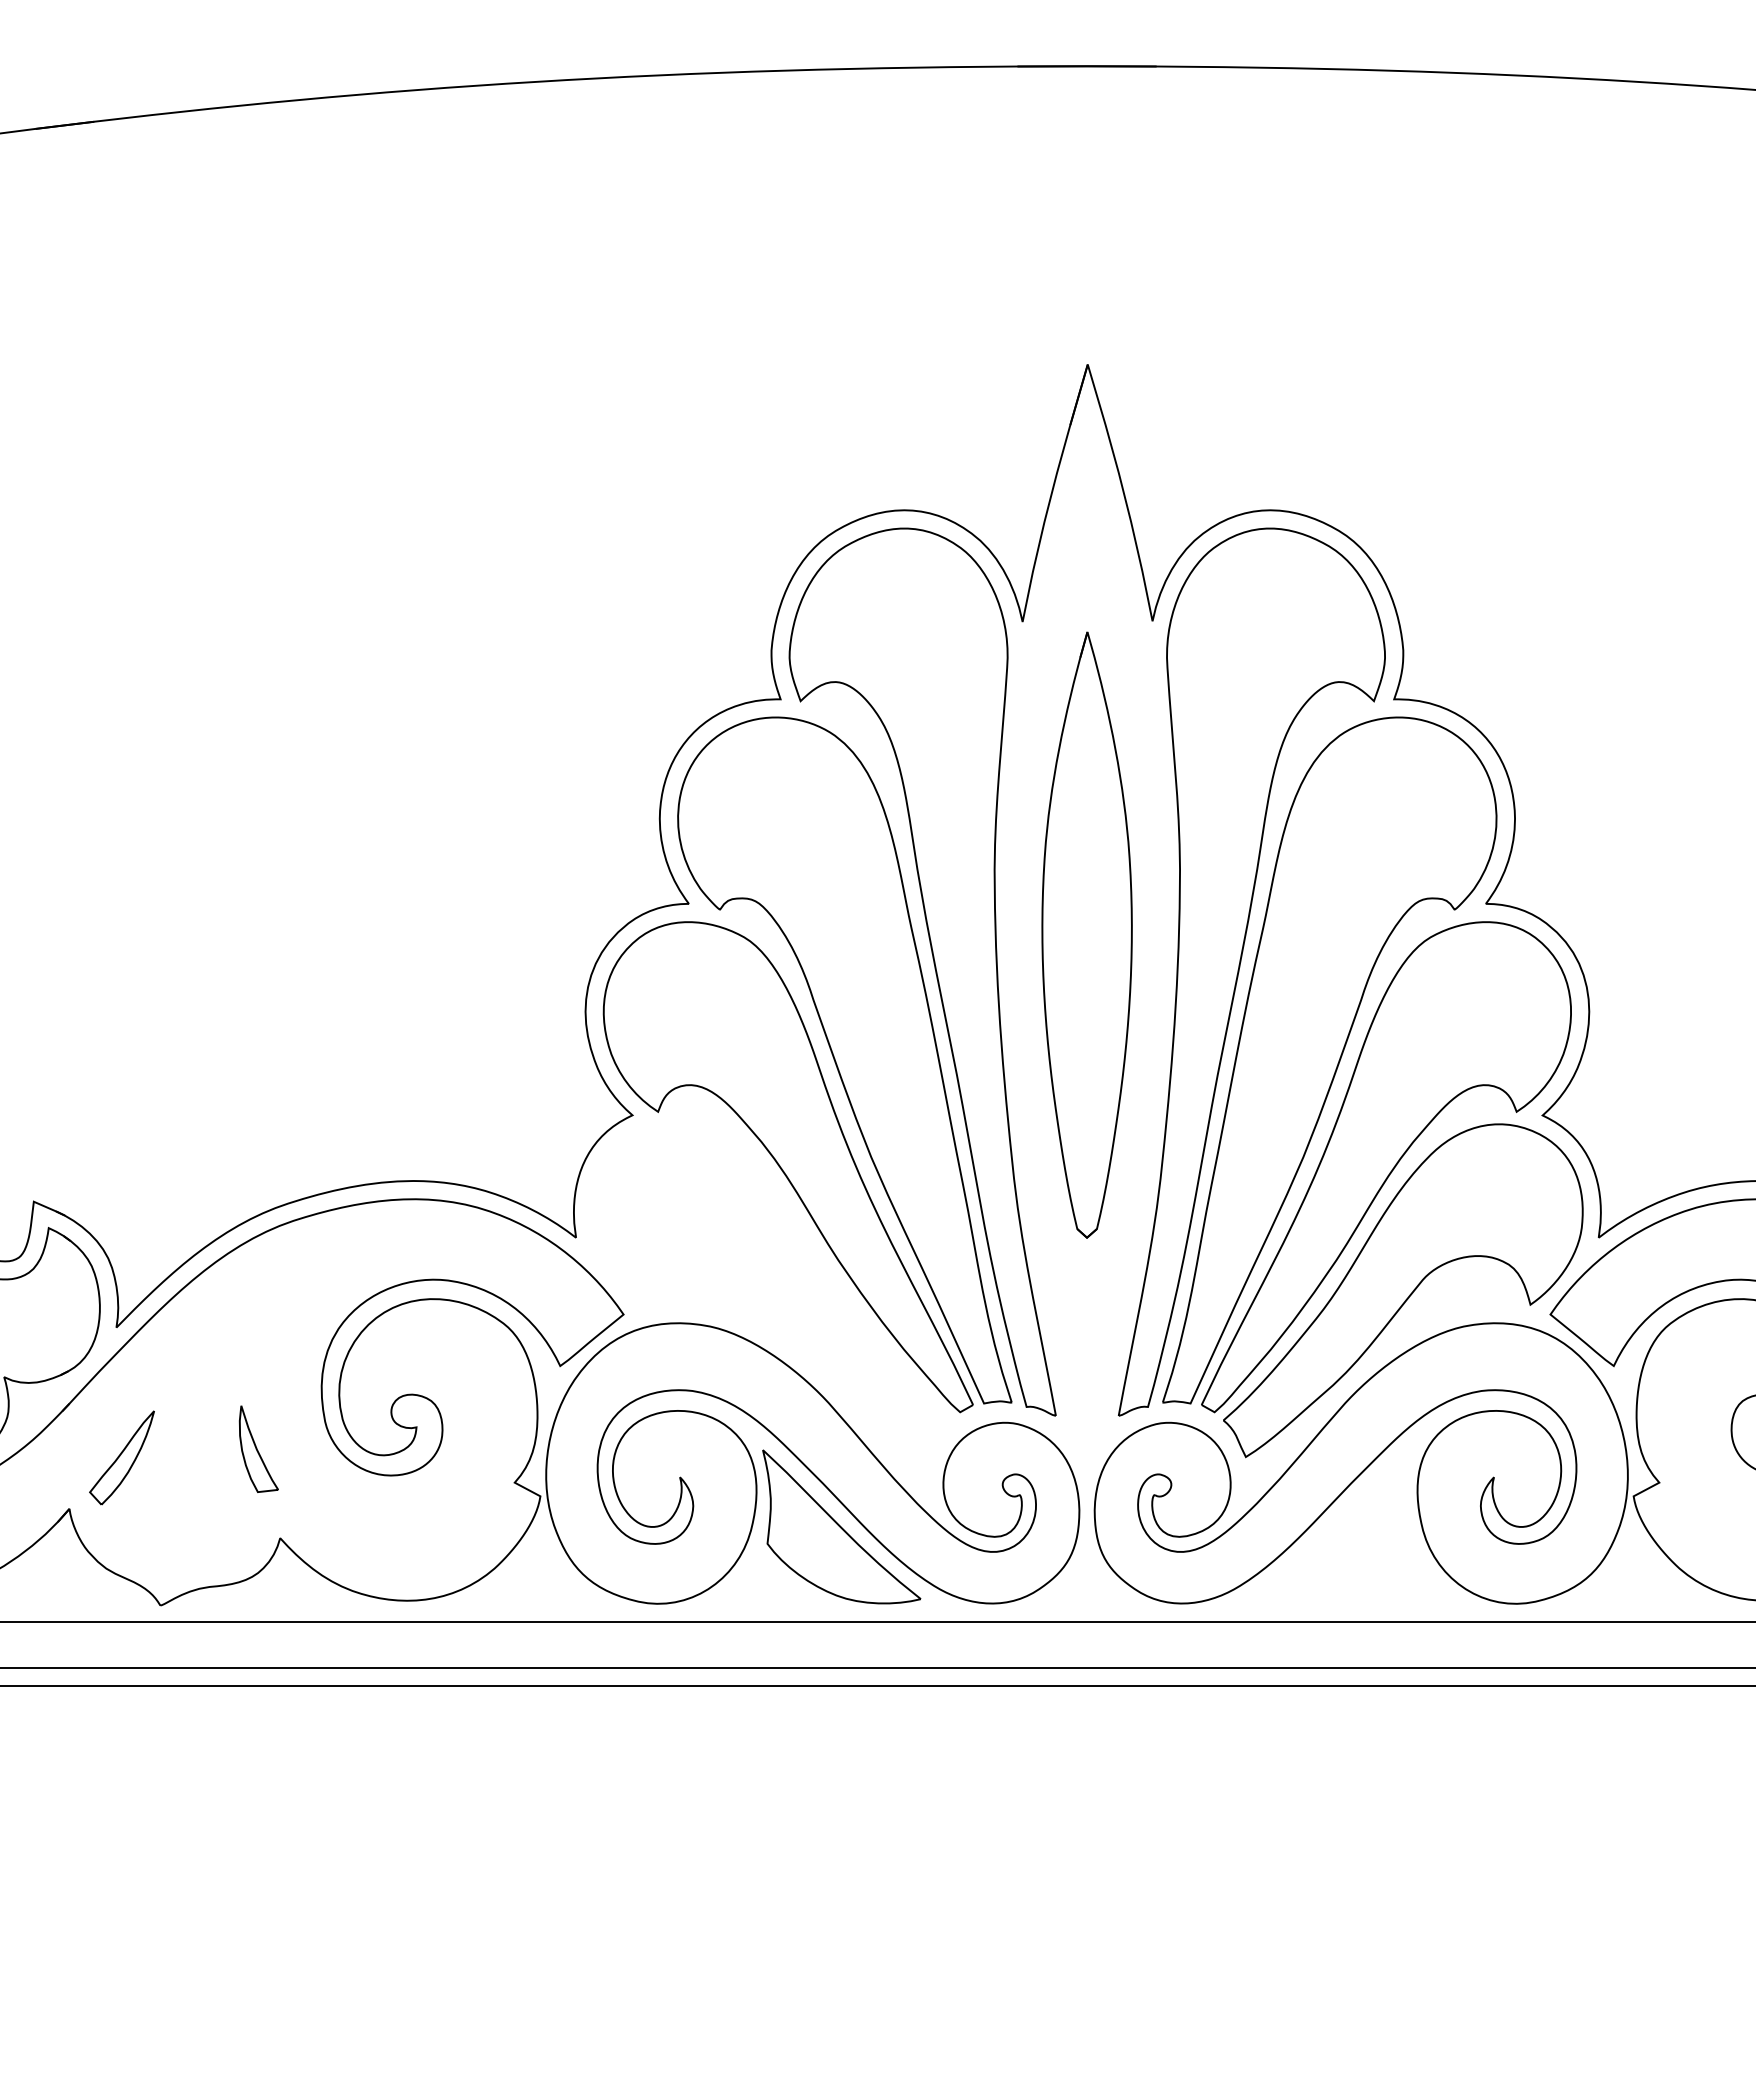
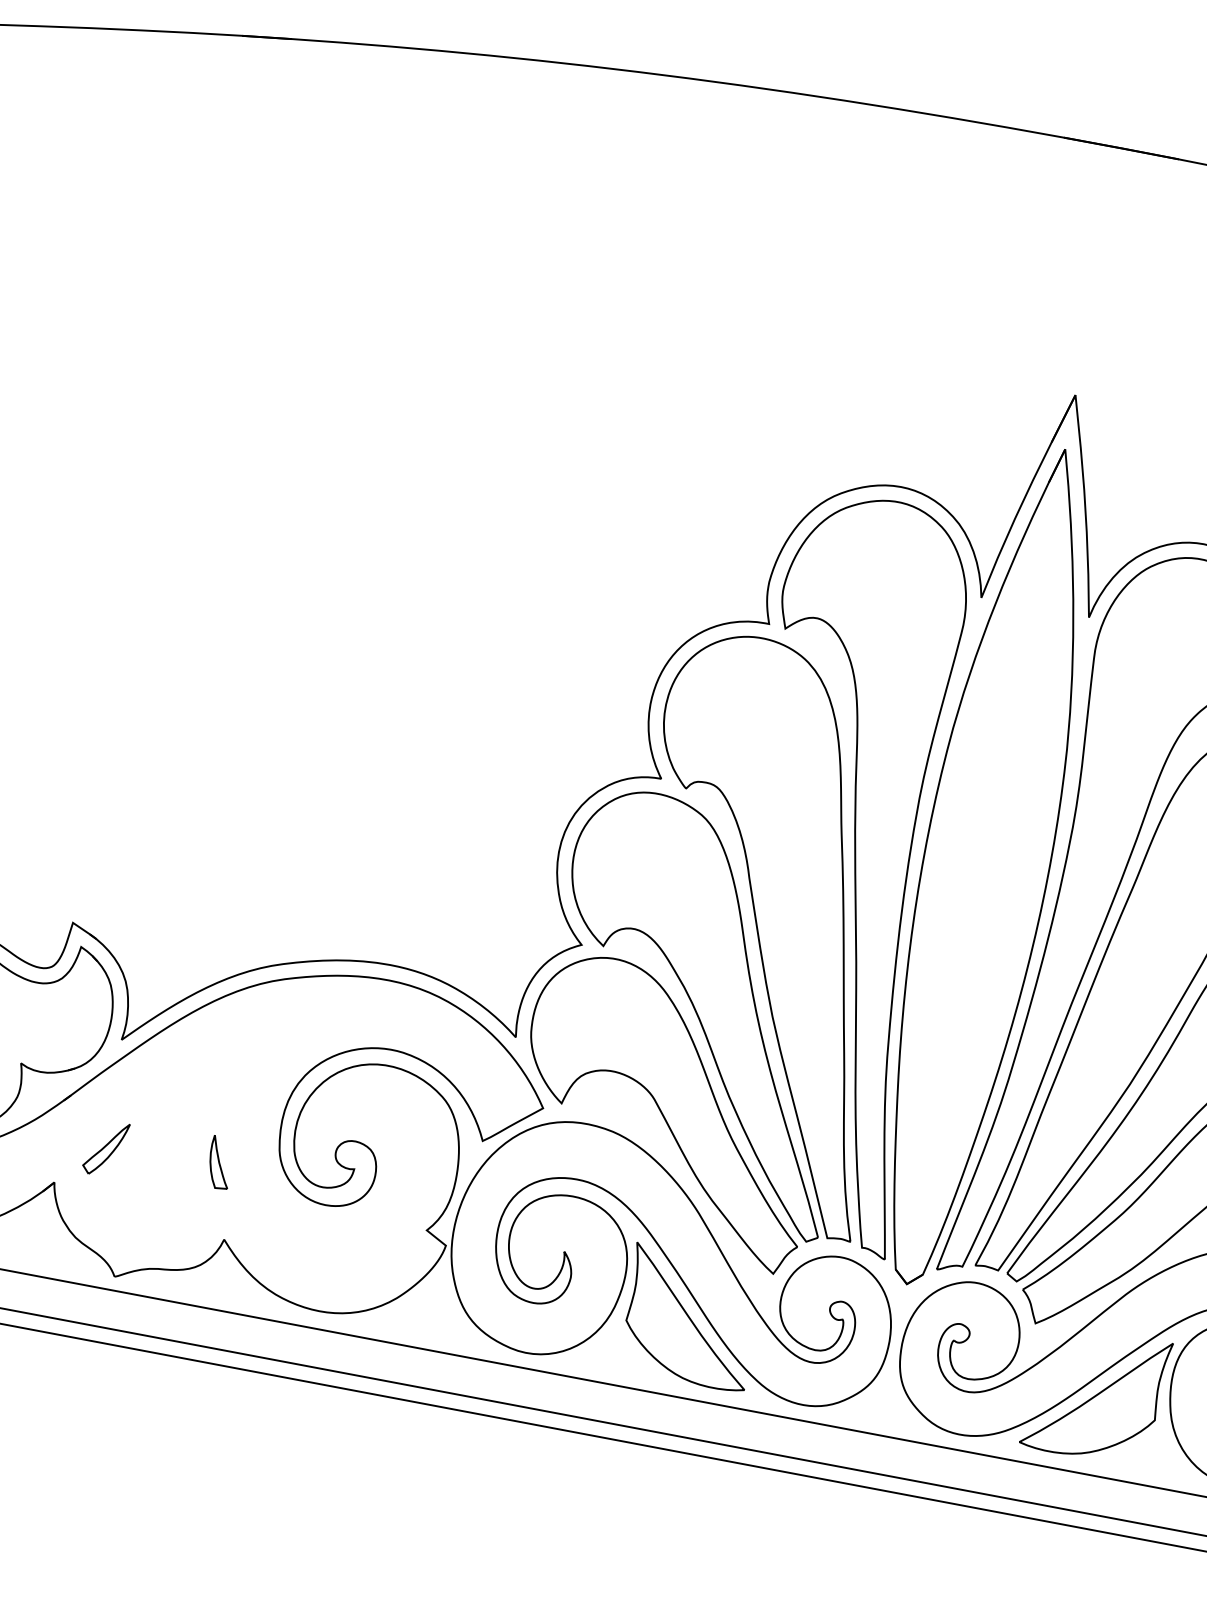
part: (1086, 934) -> (985, 866), size x1.67
part: (771, 1290) -> (669, 1111), added
part: (258, 1449) -> (220, 1162), size x0.71
part: (121, 1457) -> (105, 1148), size x0.71
part: (1331, 1526) -> (1095, 1394), added

